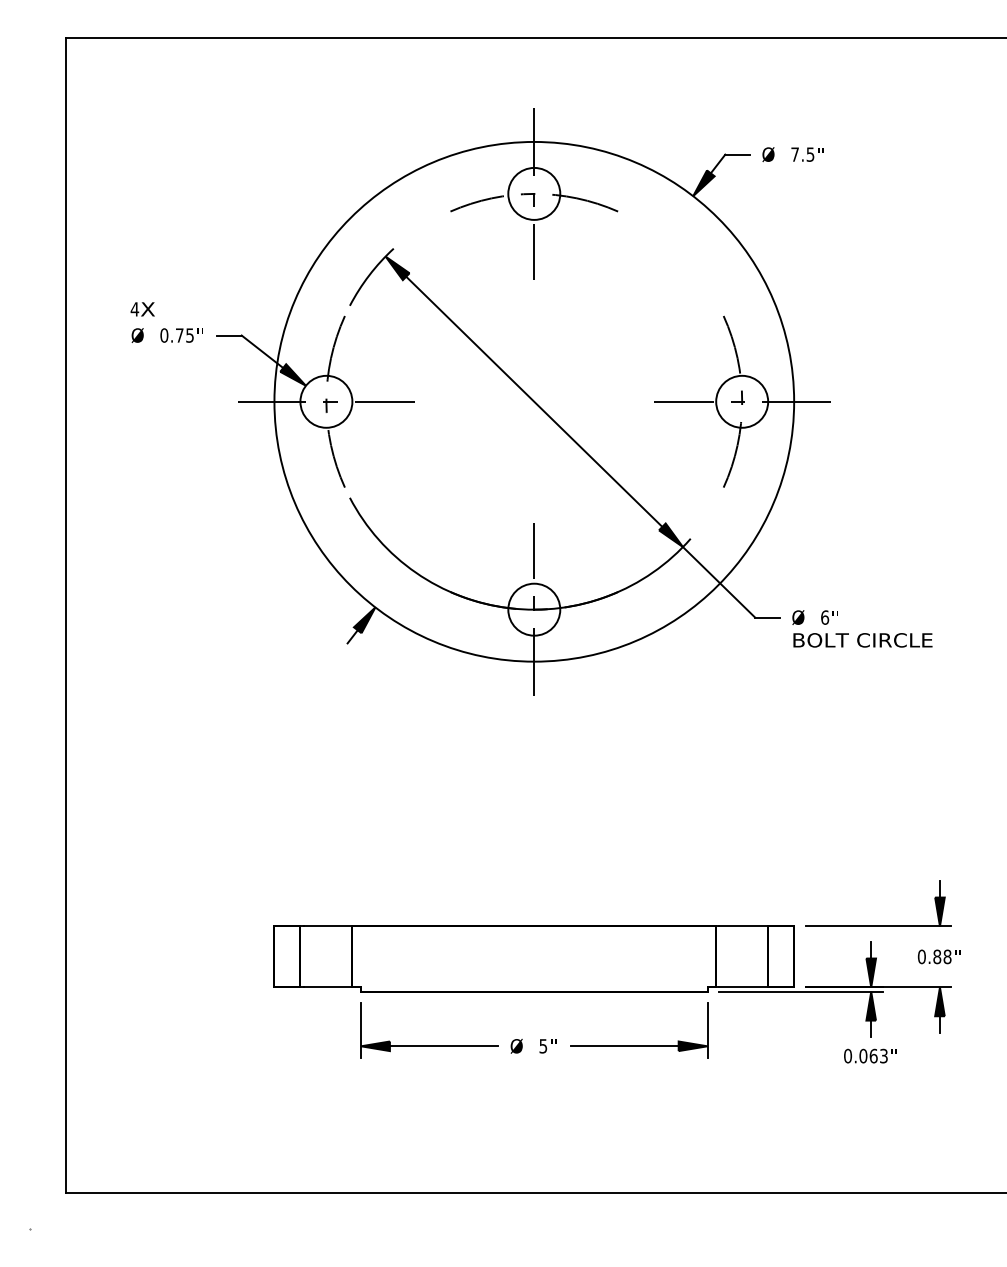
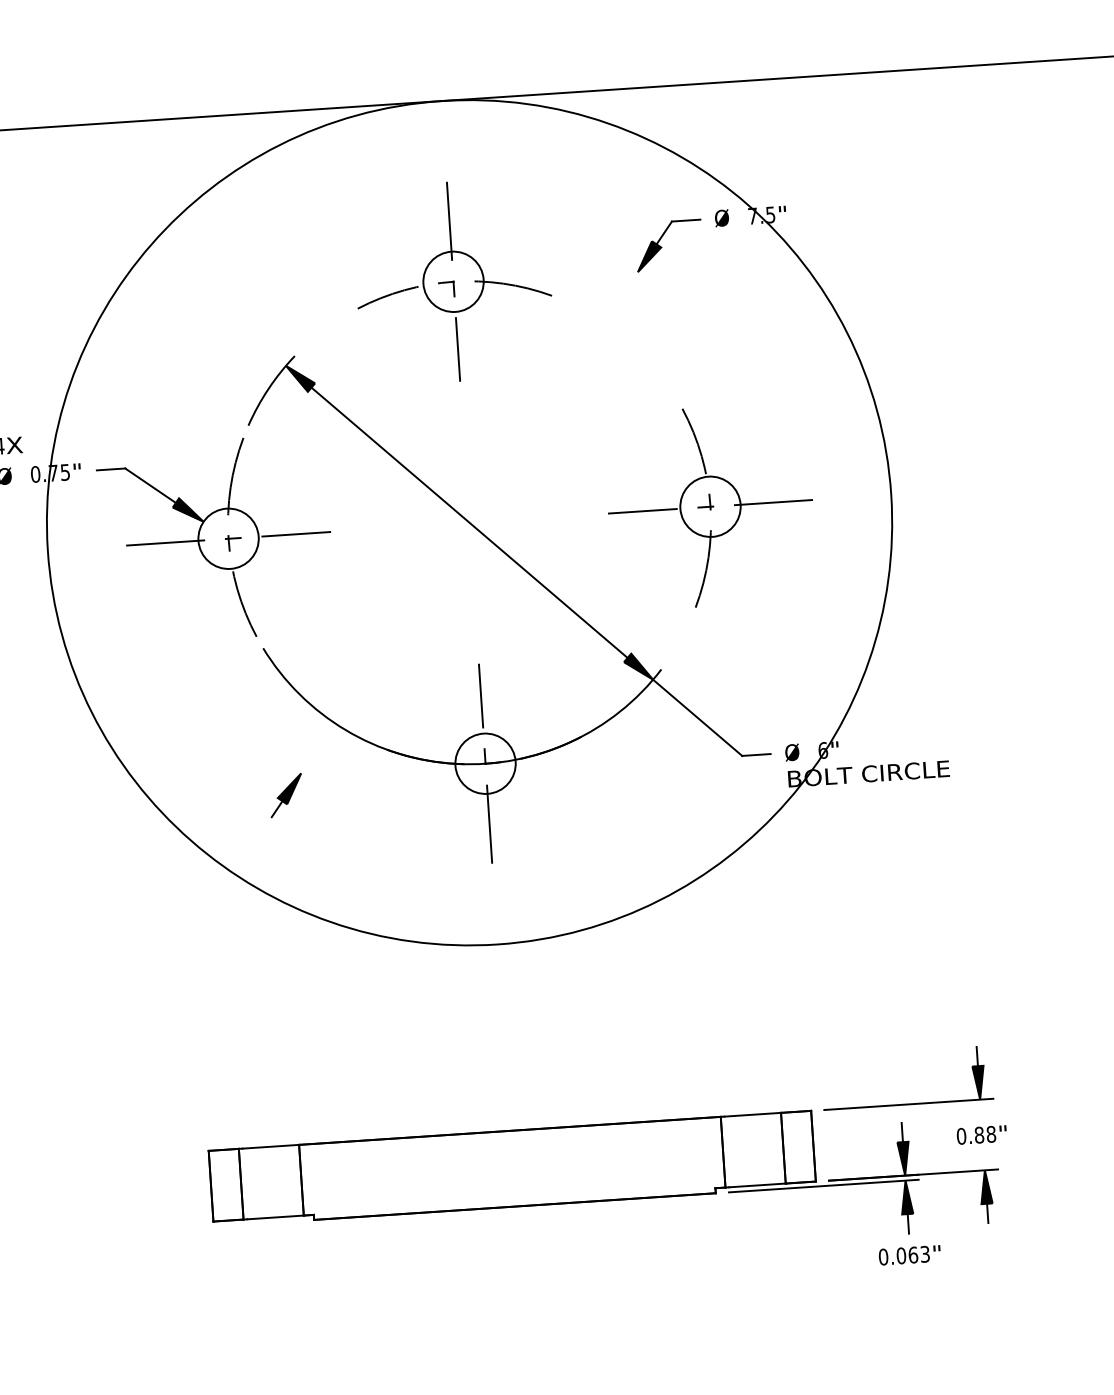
circle: (534, 401) -> (469, 522), size x1.4
part: (540, 1039) -> (525, 1261), removed

